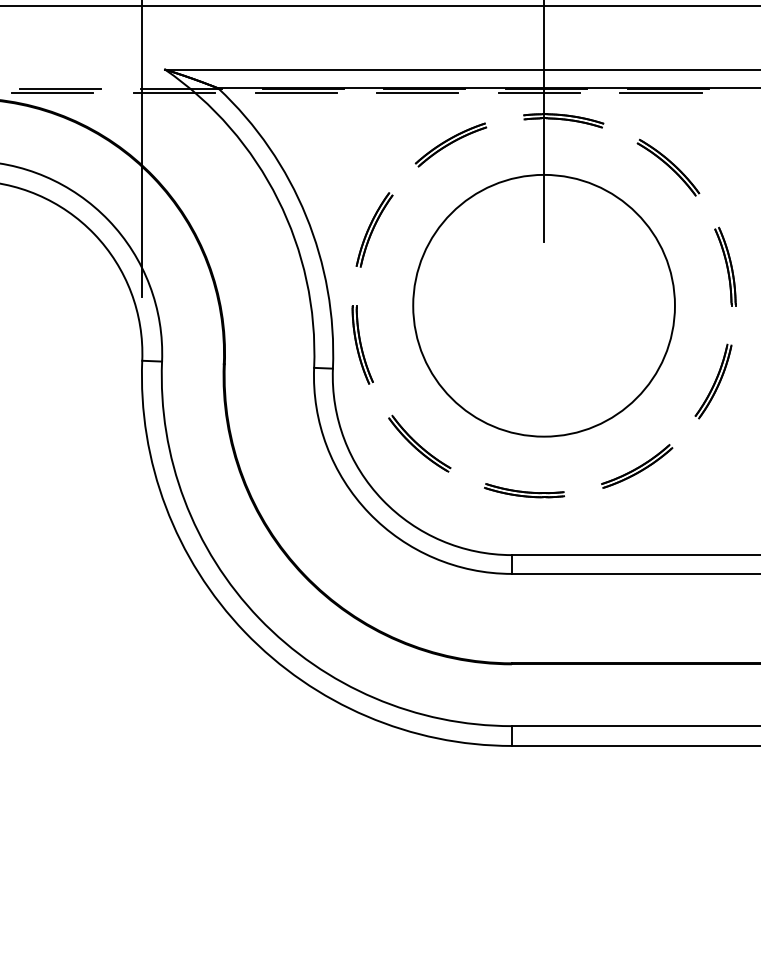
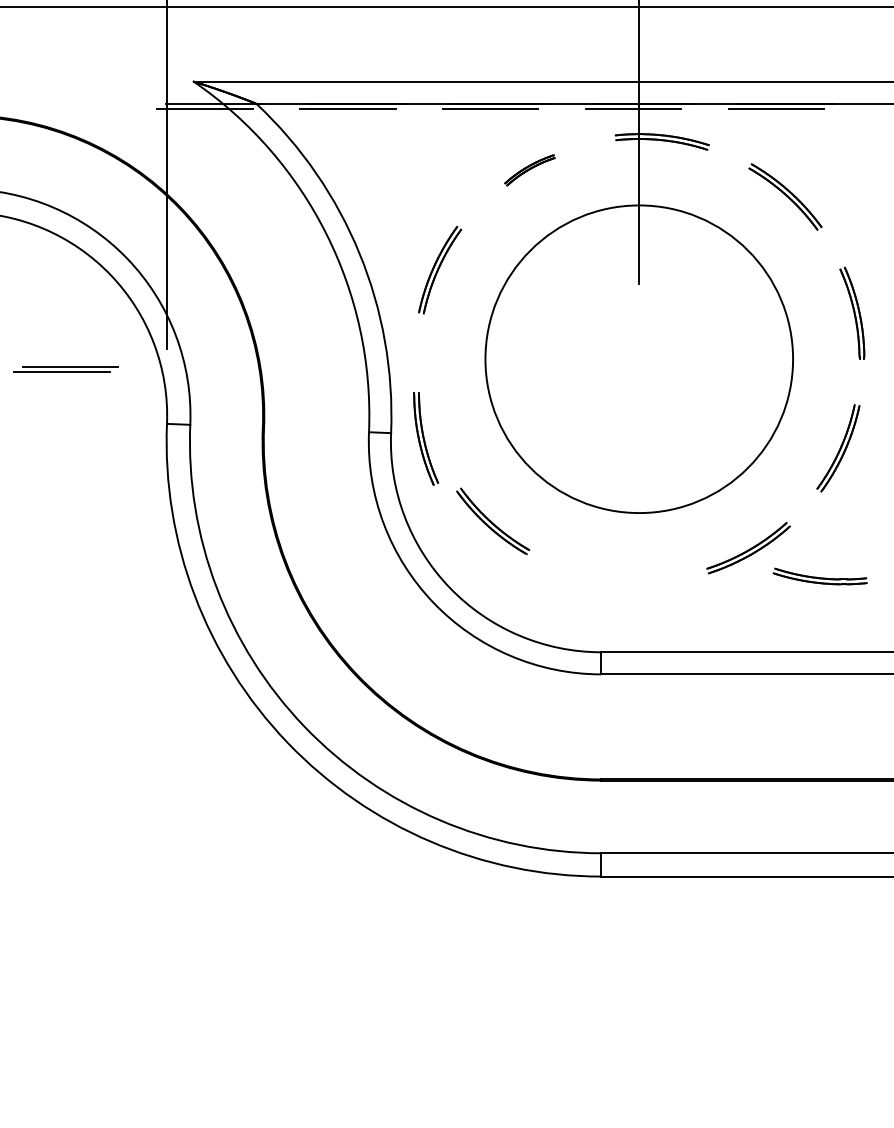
part: (55, 90) -> (65, 369), moved
part: (450, 145) -> (529, 170), size x0.6
part: (363, 344) -> (426, 438), moved
part: (523, 490) -> (819, 576), moved

